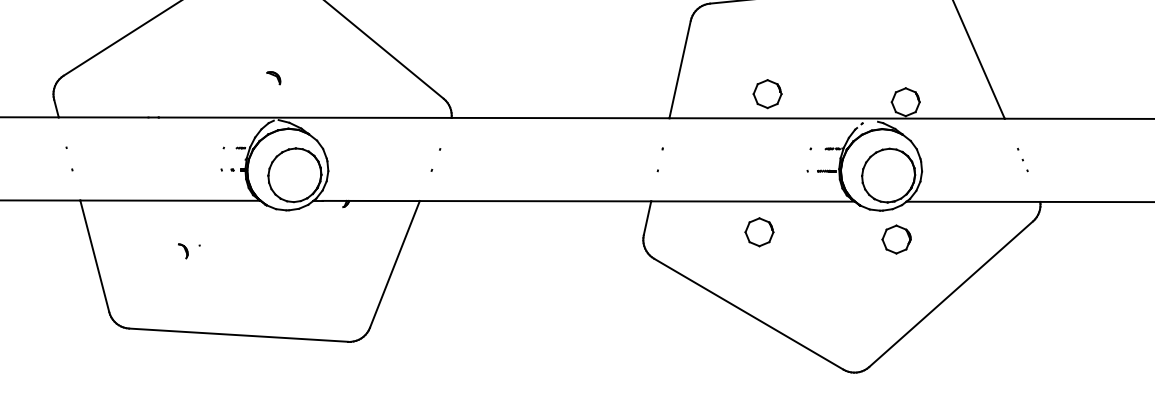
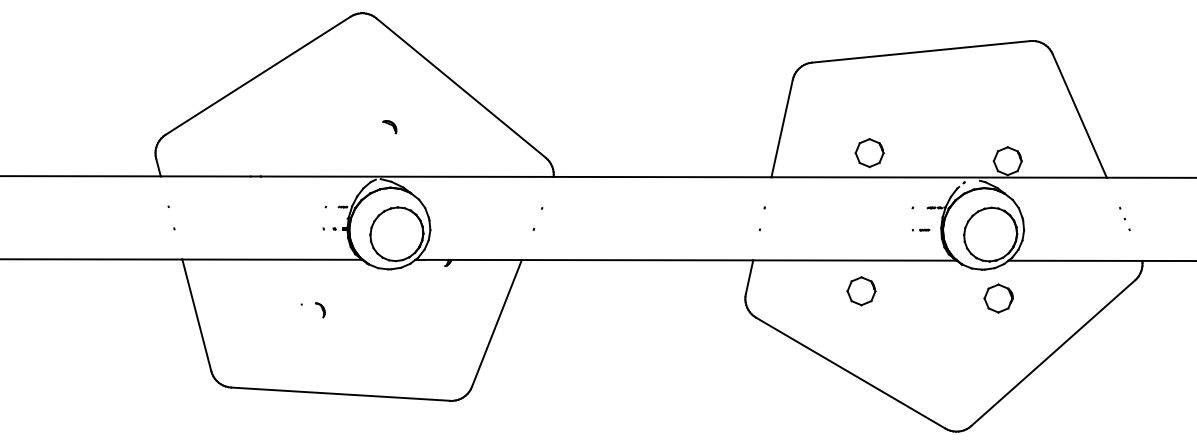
part: (273, 78) -> (389, 127), moved
part: (818, 170) -> (920, 229), size x0.71
part: (183, 251) -> (320, 310), moved

